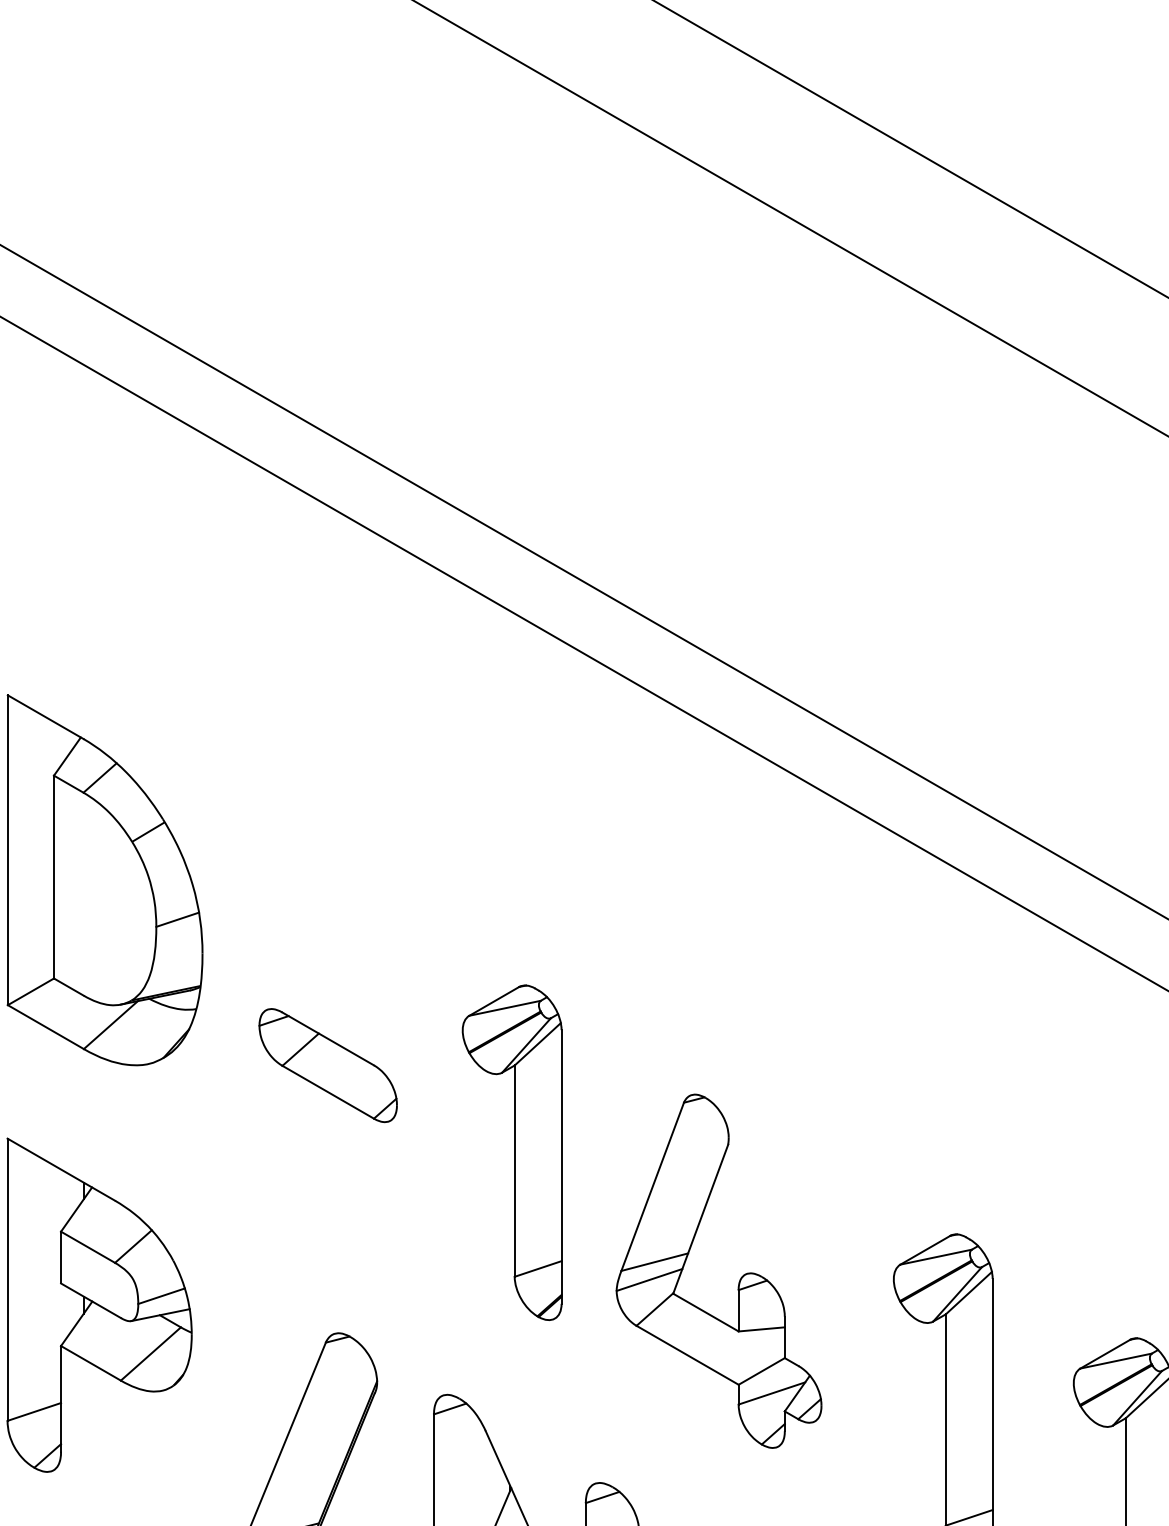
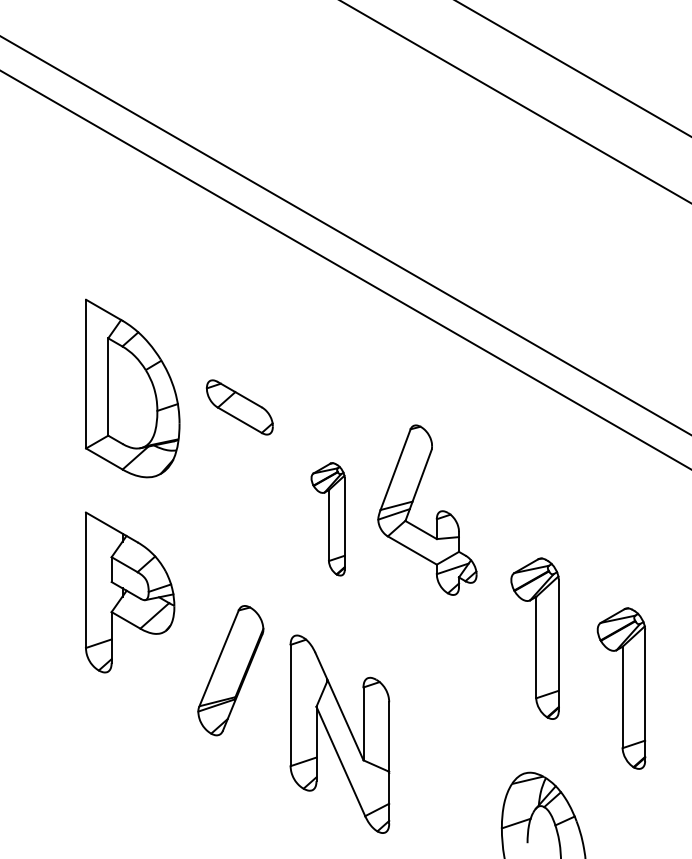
part: (327, 1065) -> (239, 407), moved
part: (510, 1153) -> (327, 519), size x0.7
part: (737, 1280) -> (436, 514), moved

